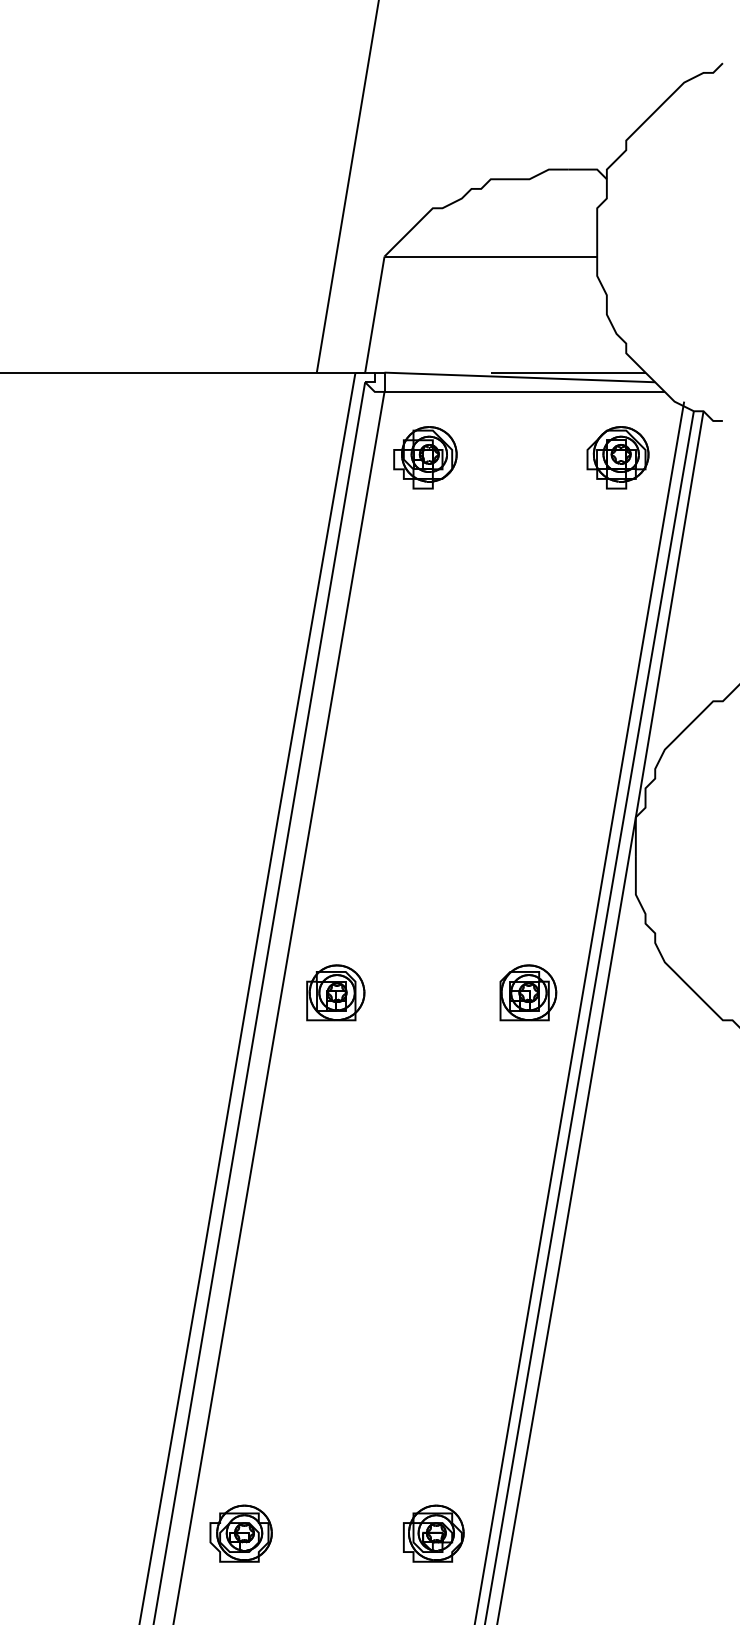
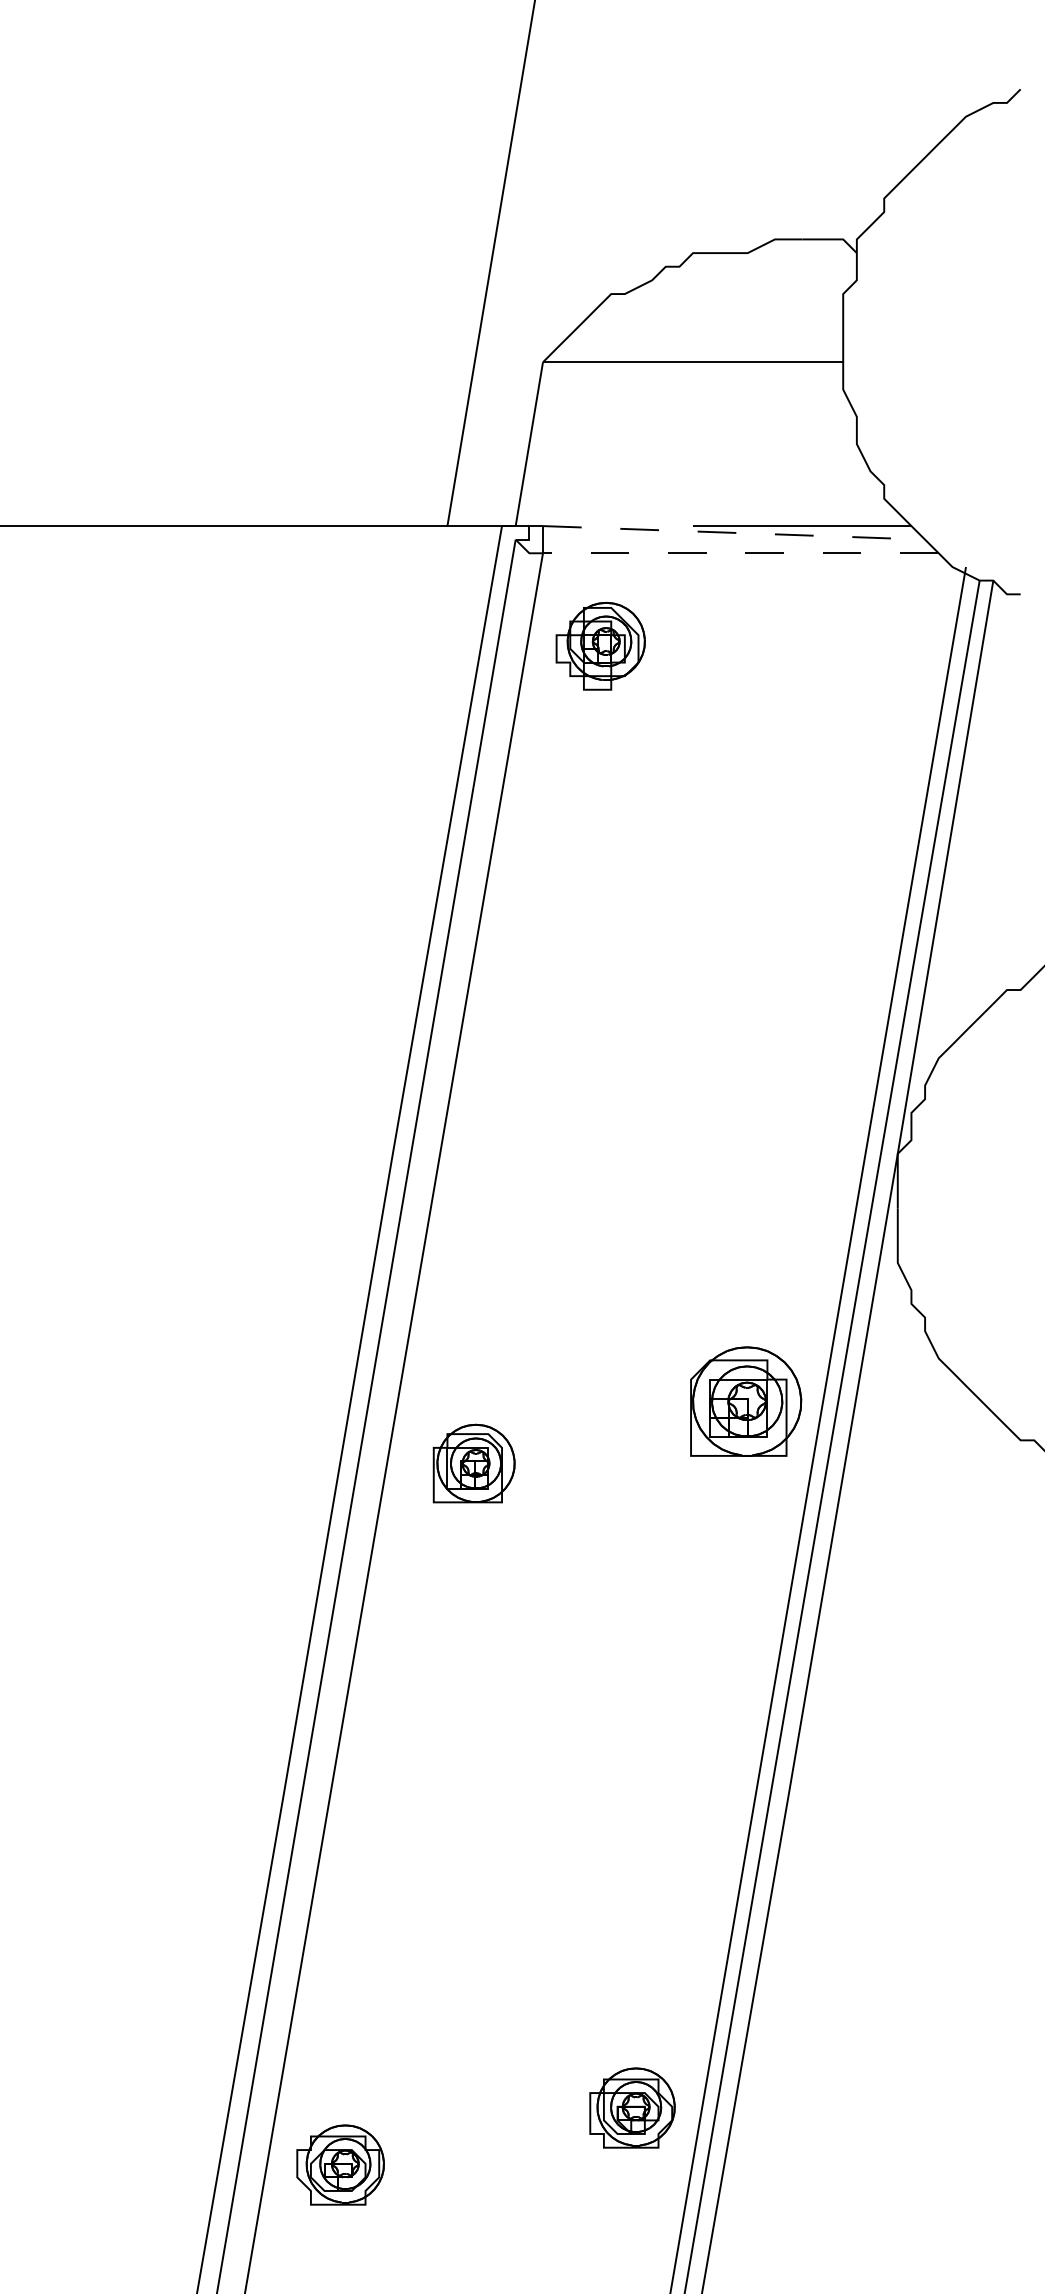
line: (520, 377) -> (734, 532), solid -> dashed
line: (524, 392) -> (740, 553), solid -> dashed
part: (617, 457) -> (872, 645), removed
part: (335, 992) -> (473, 1463), moved
part: (527, 992) -> (745, 1401), size x1.4
part: (433, 1533) -> (632, 2107), moved

